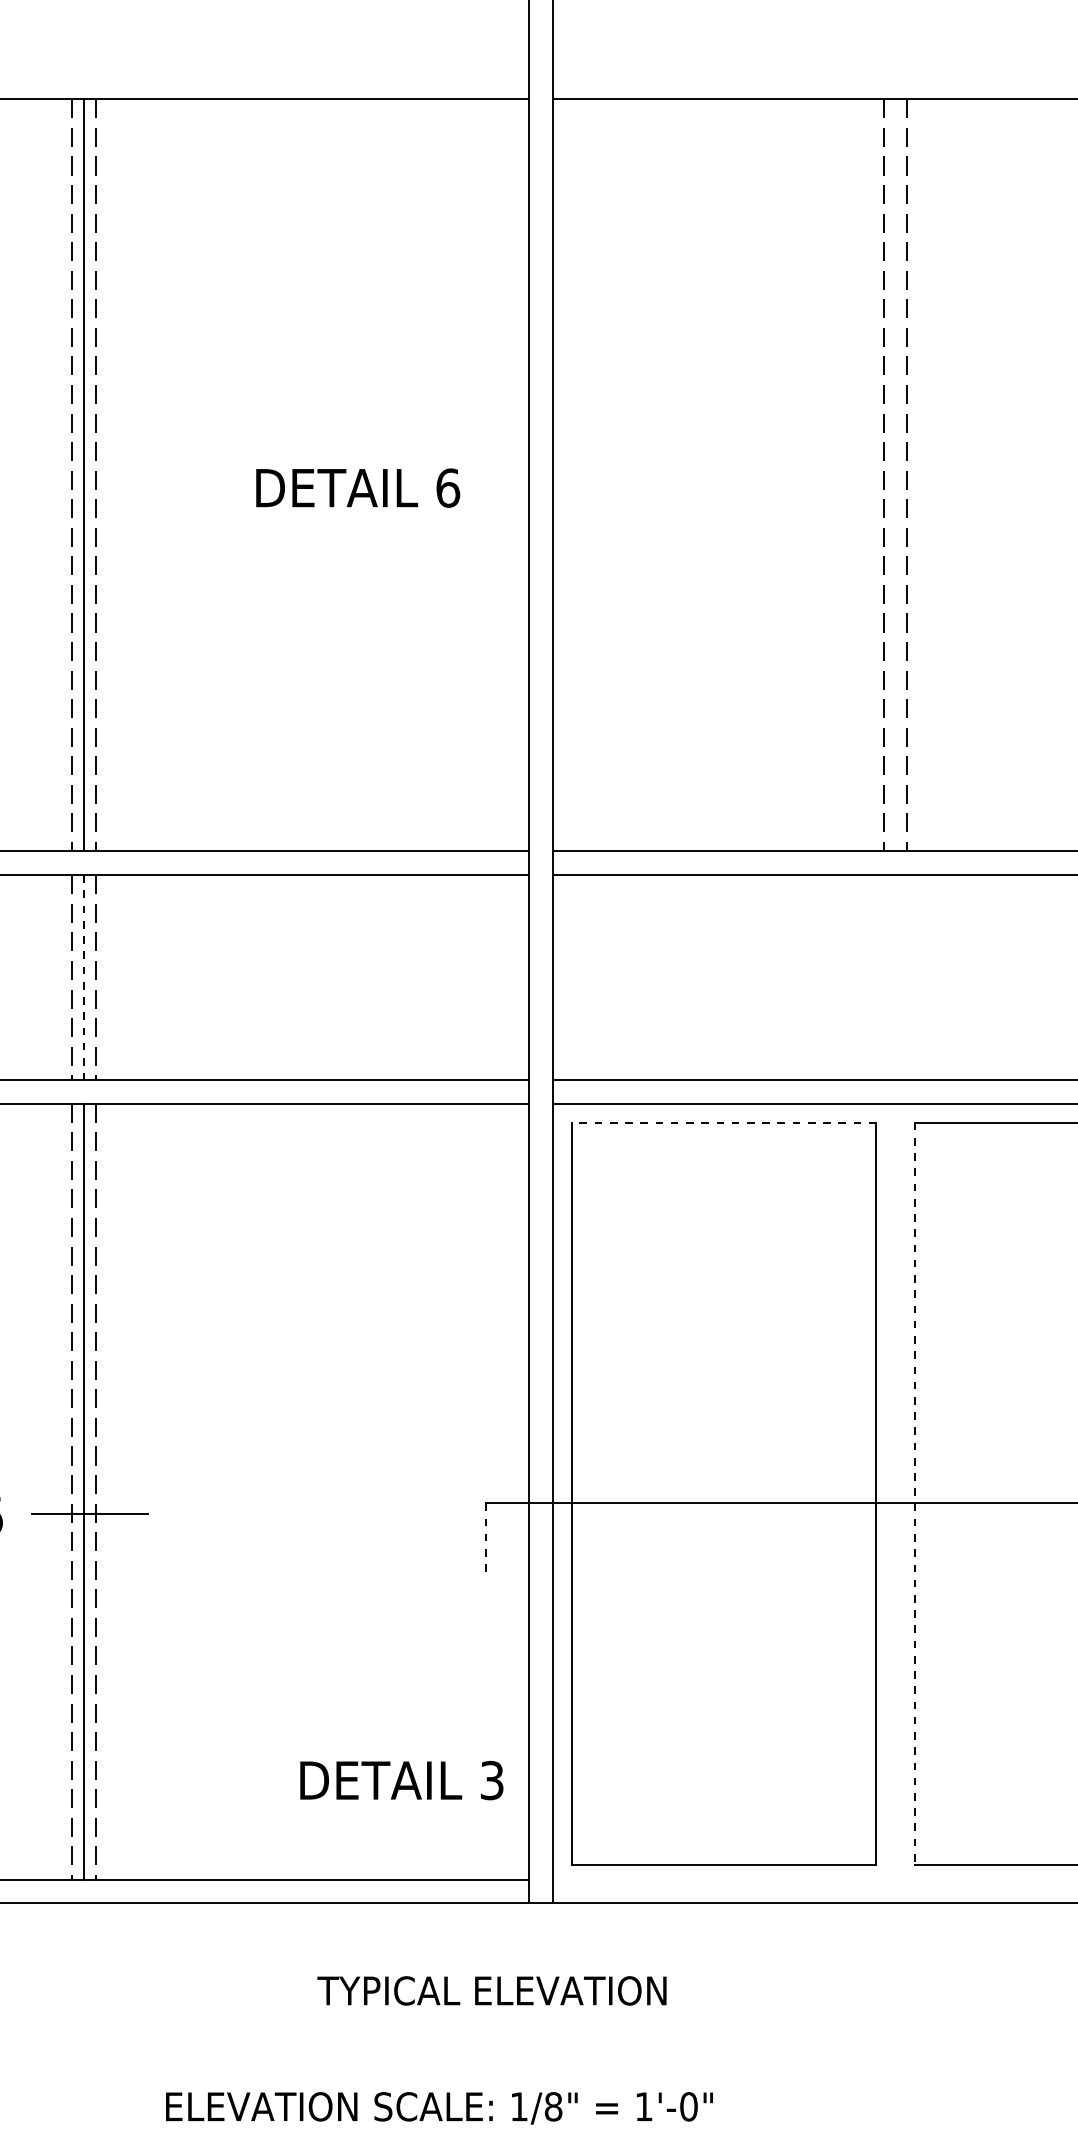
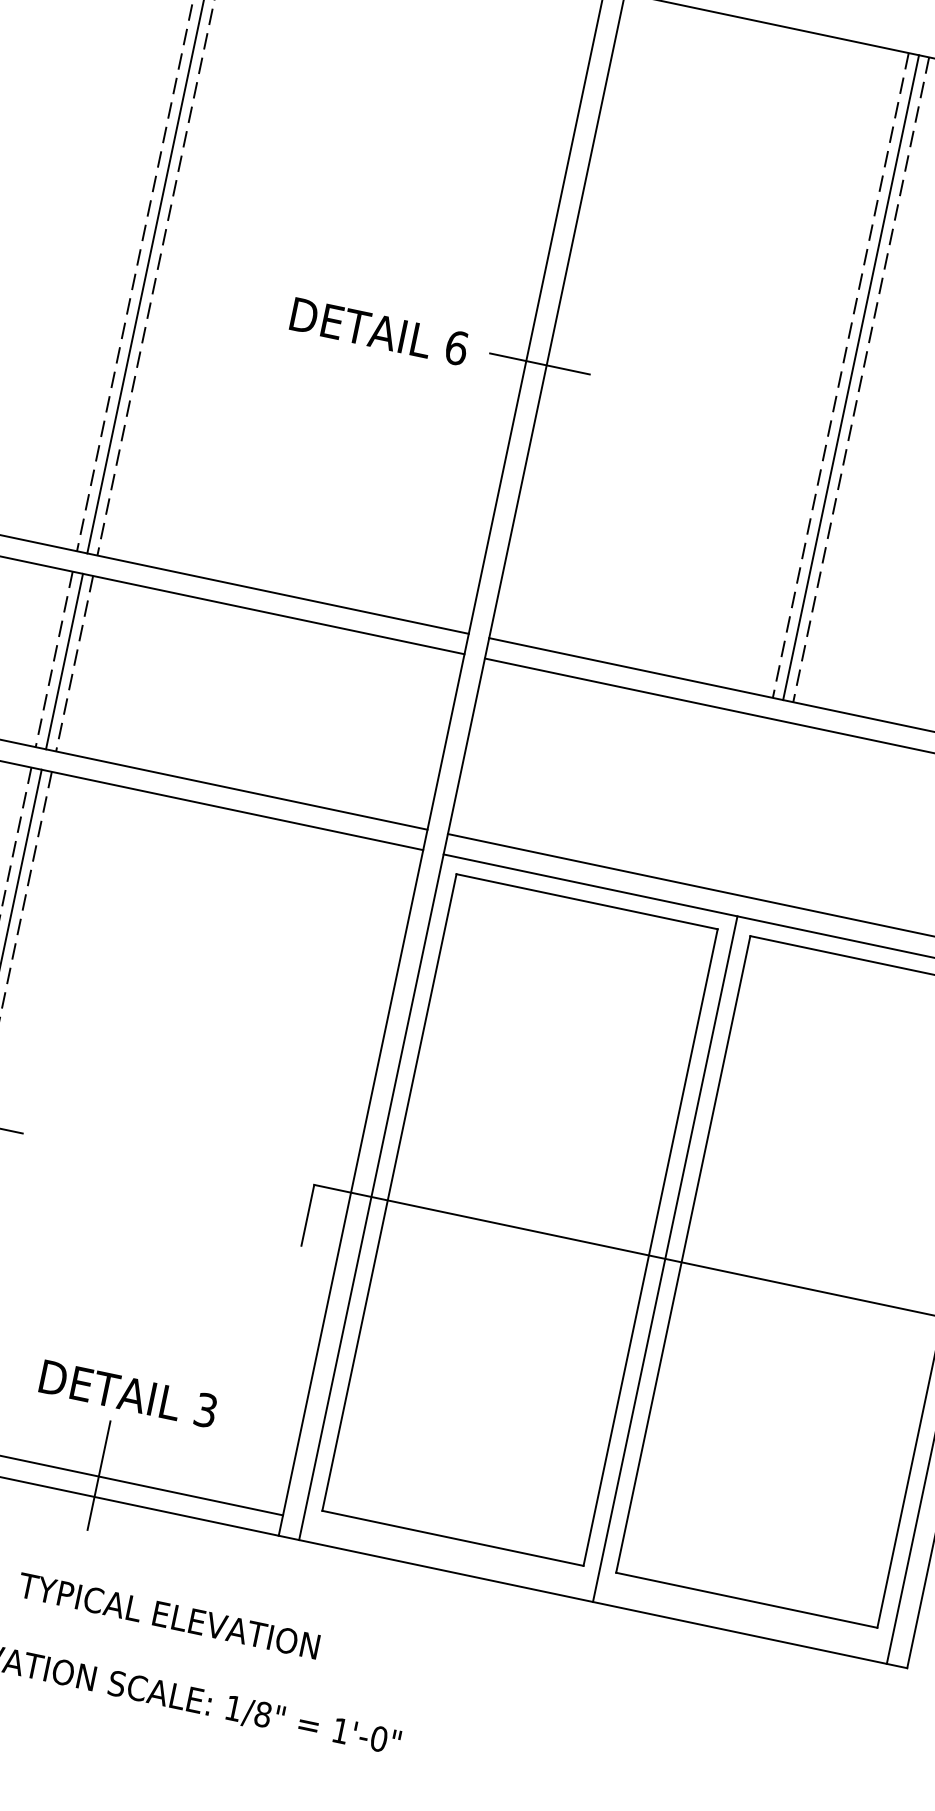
line: (895, 475) -> (850, 377), added
text: (358, 487) -> (379, 331), moved
line: (544, 533) -> (539, 364), added
line: (84, 978) -> (64, 662), dashed -> solid
line: (723, 1122) -> (586, 901), dashed -> solid
line: (914, 1494) -> (683, 1254), dashed -> solid
line: (895, 1503) -> (665, 1259), added
line: (486, 1539) -> (308, 1216), dashed -> solid
text: (401, 1780) -> (128, 1393), moved
line: (314, 1878) -> (99, 1475), added
text: (491, 1990) -> (168, 1615), moved

